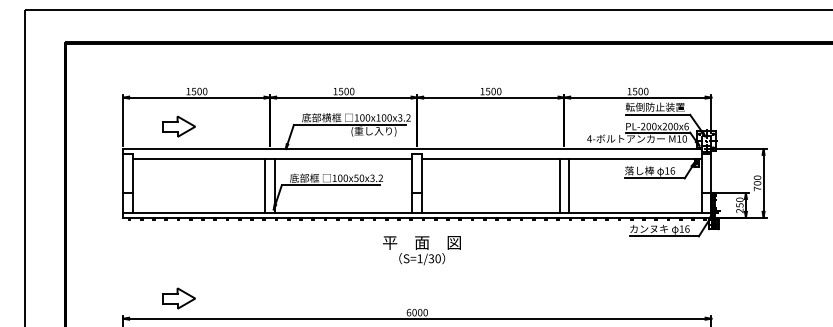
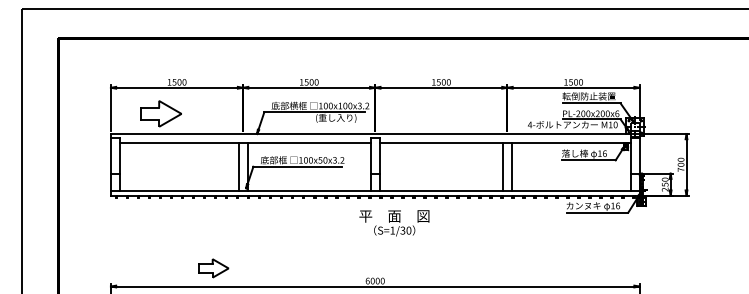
part: (178, 126) -> (160, 113), size x1.4
text: (422, 250) -> (394, 223), moved
part: (178, 298) -> (213, 268), moved

